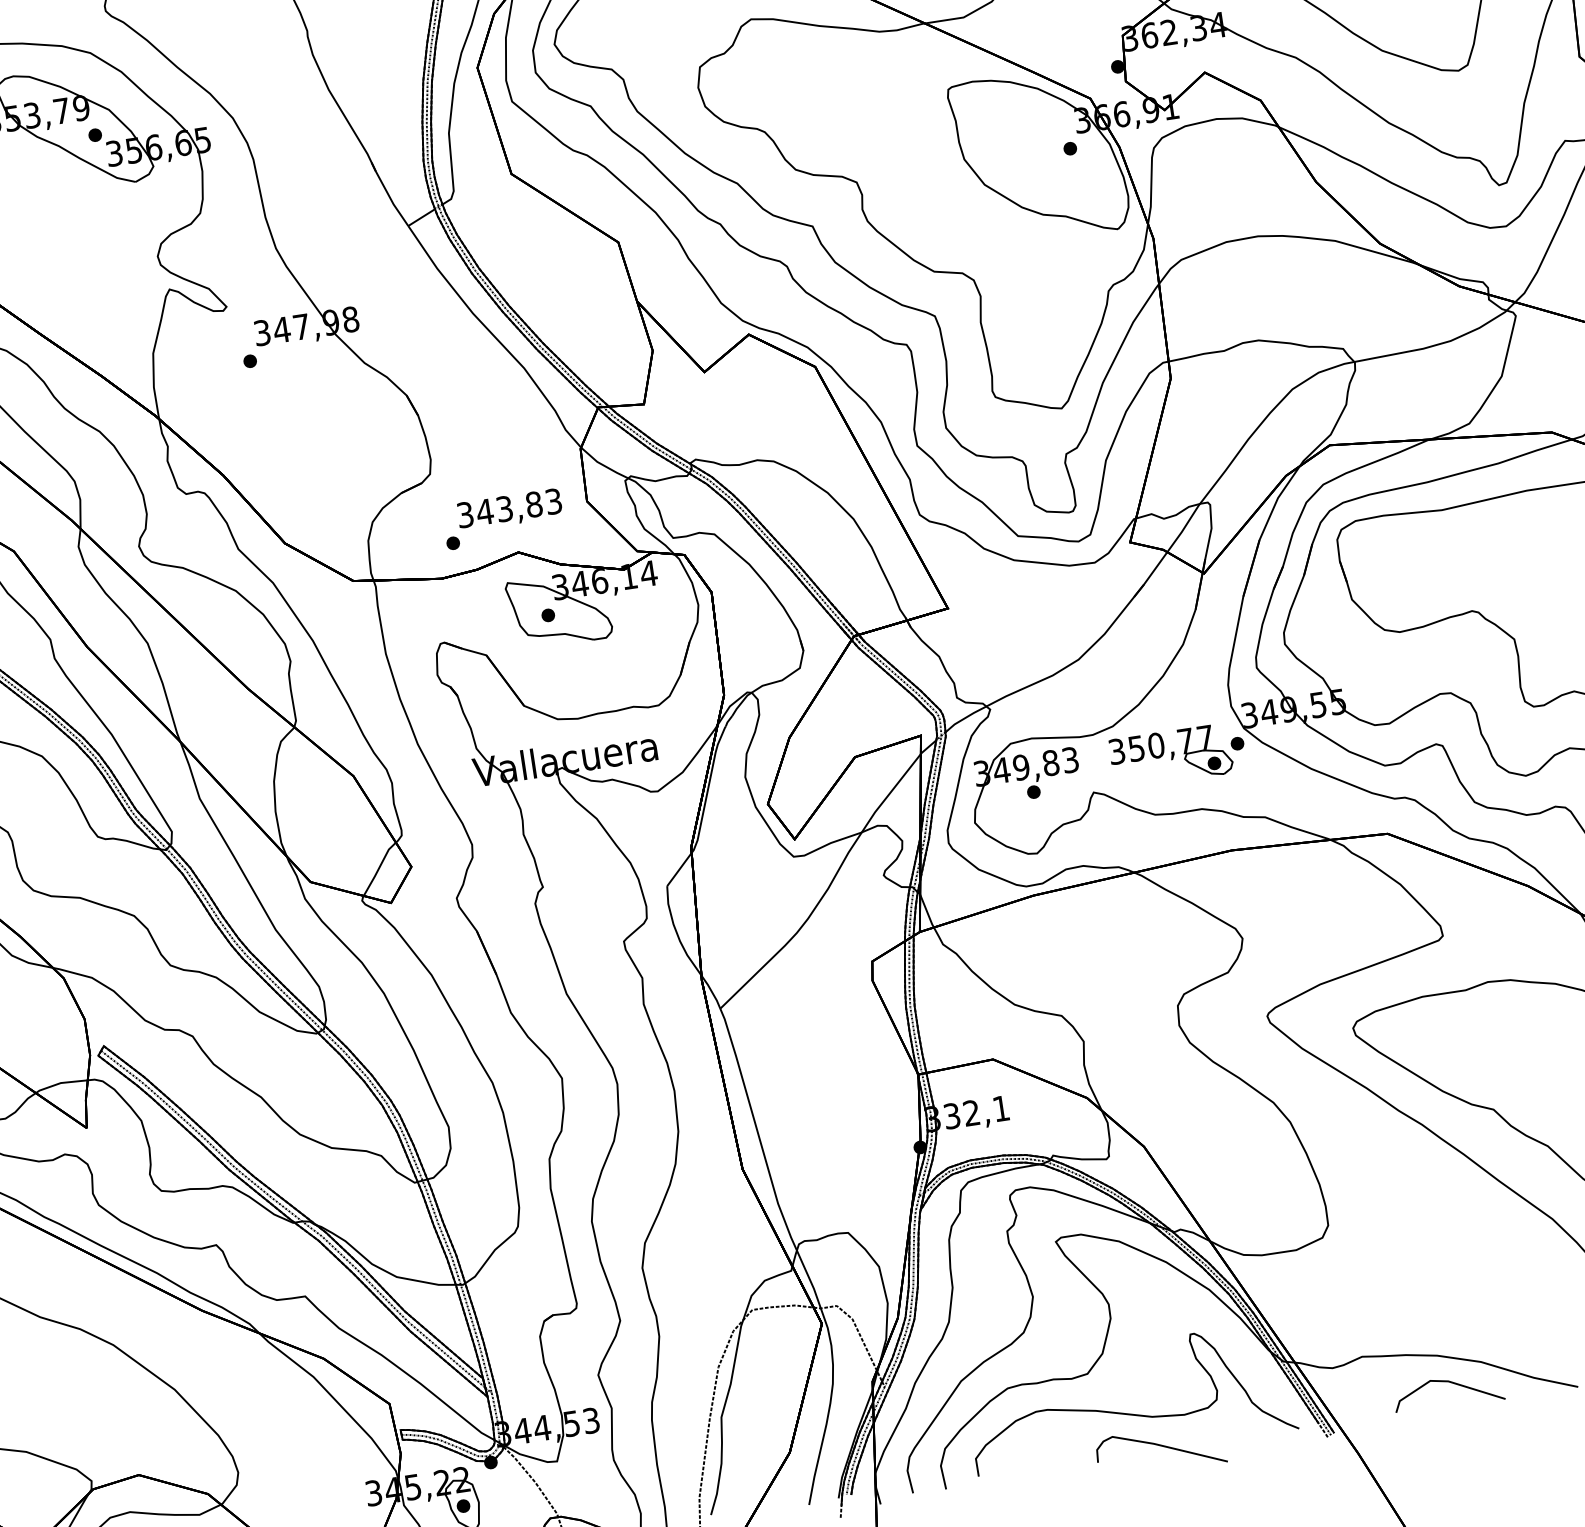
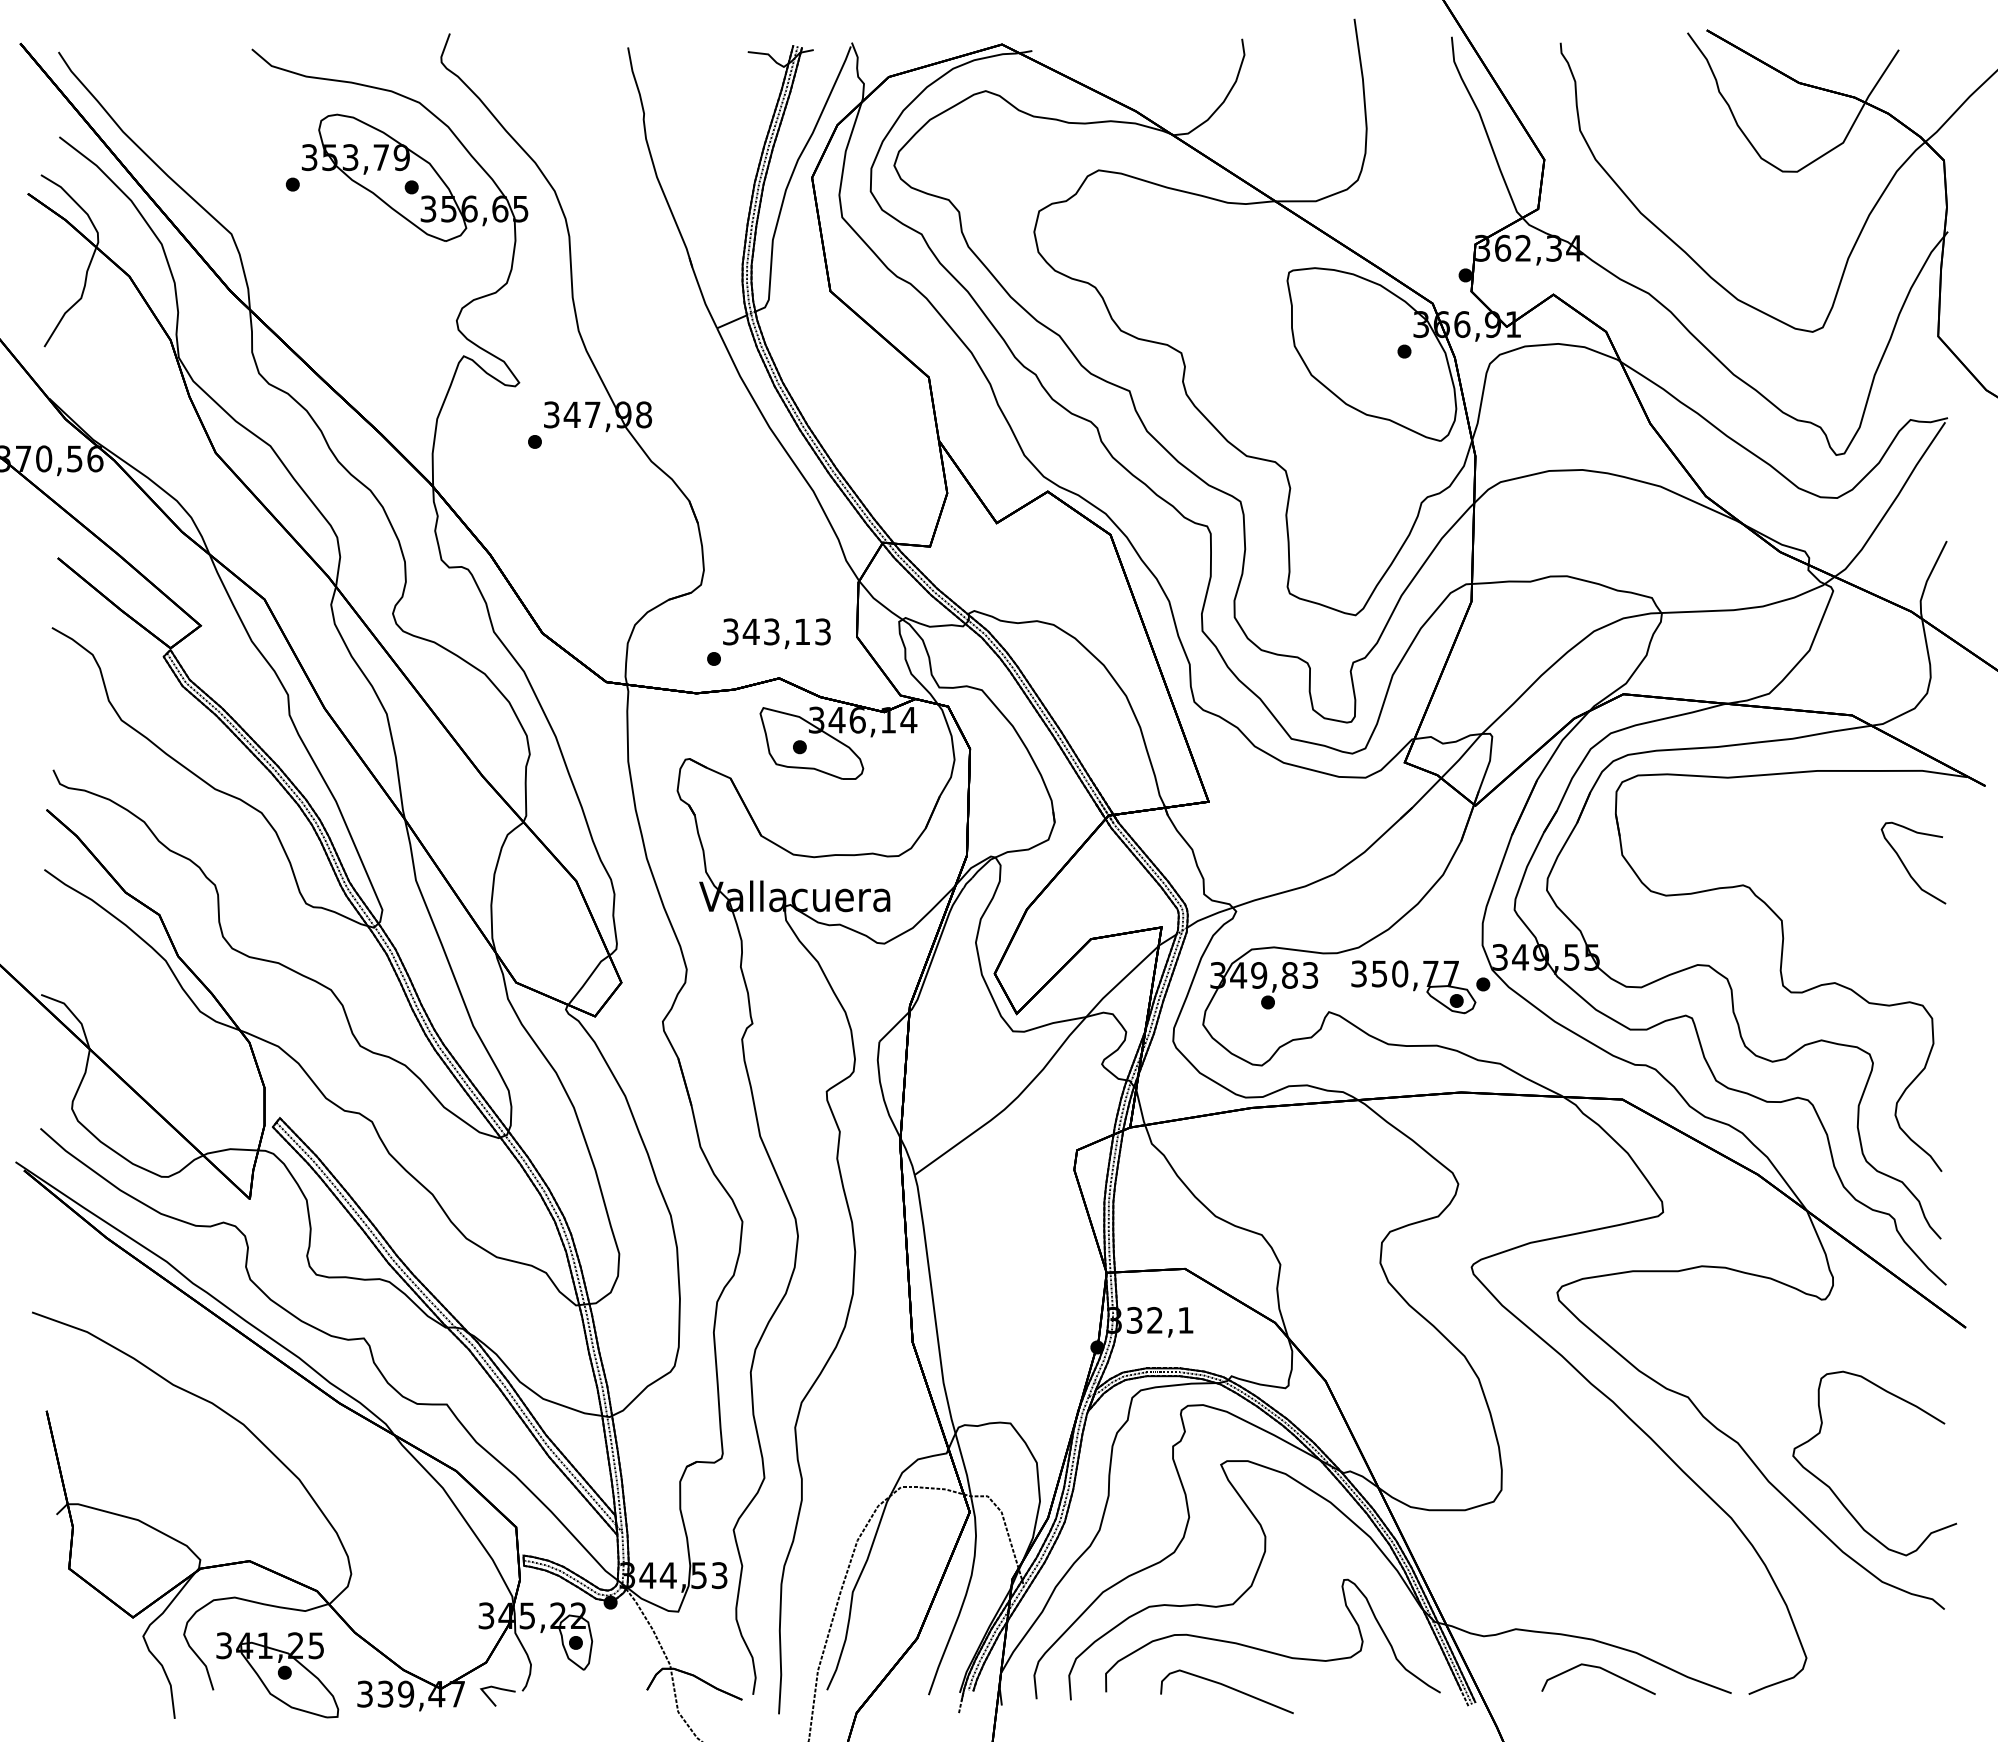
text: (534, 504) -> (802, 631), 343,83 -> 343,13
curve: (1159, 1446) -> (1226, 1687), moved

